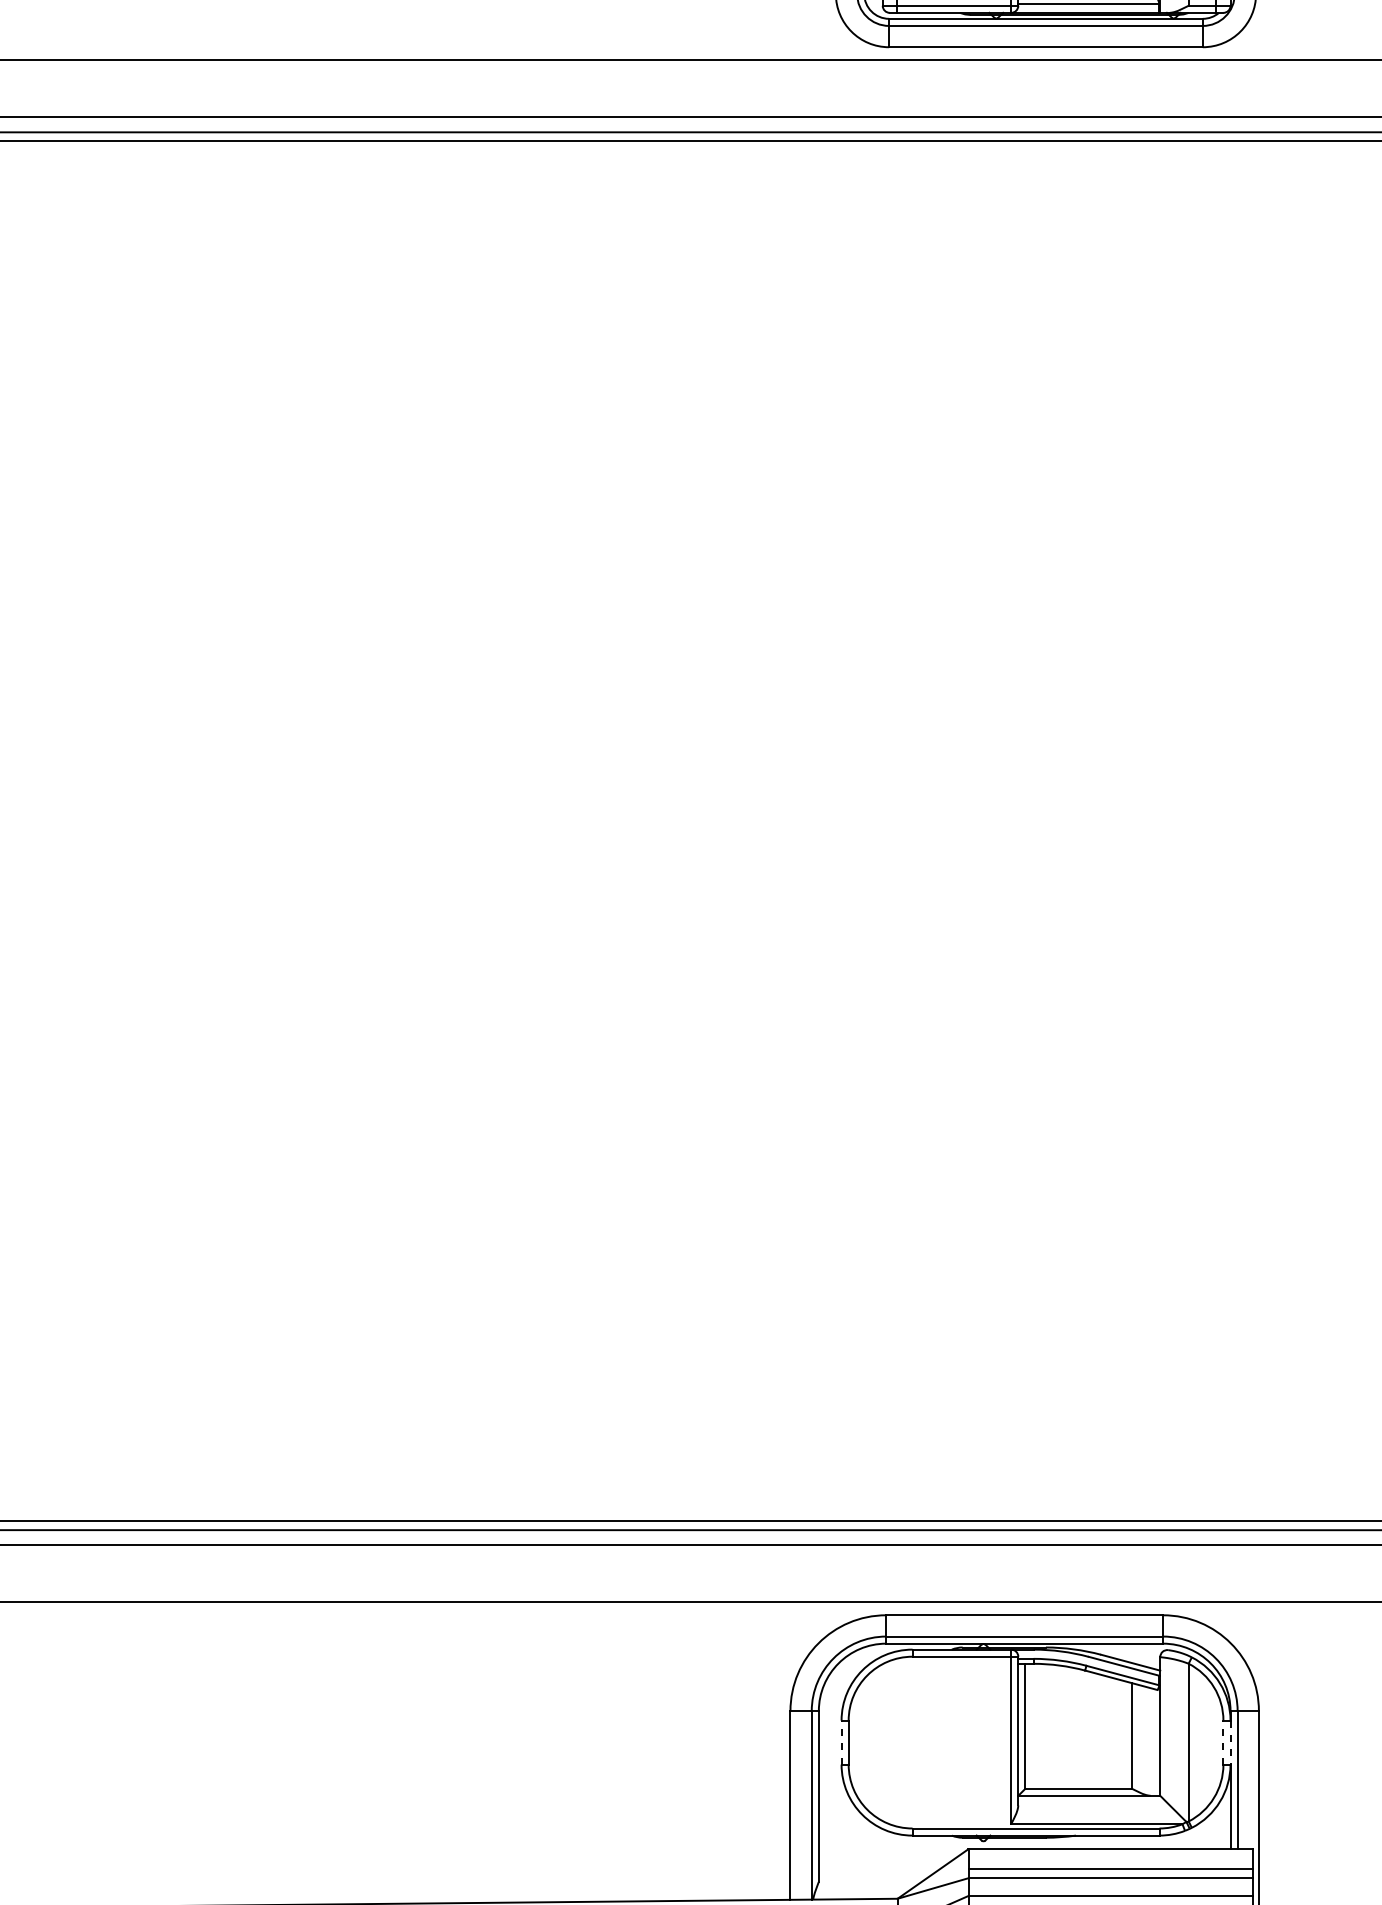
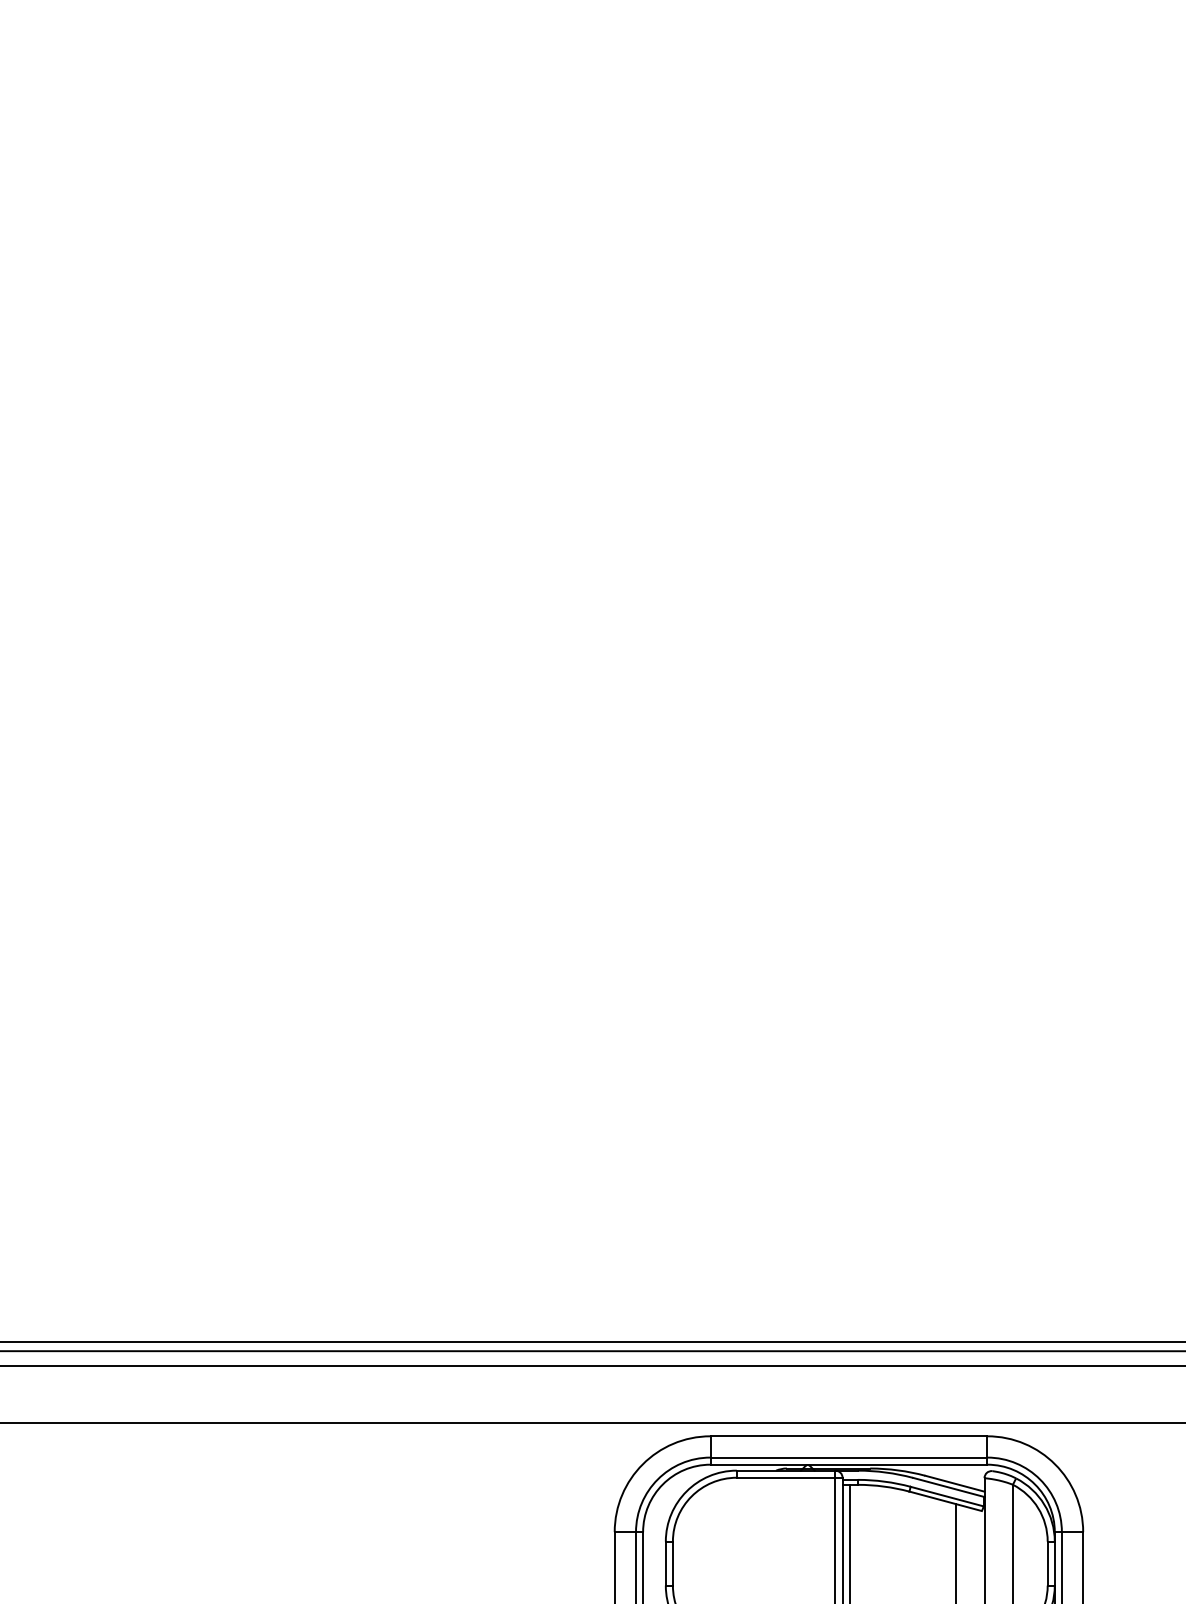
line: (841, 1742) -> (665, 1563), dashed -> solid
line: (1223, 1742) -> (1047, 1563), dashed -> solid
line: (1230, 1743) -> (1054, 1564), dashed -> solid

